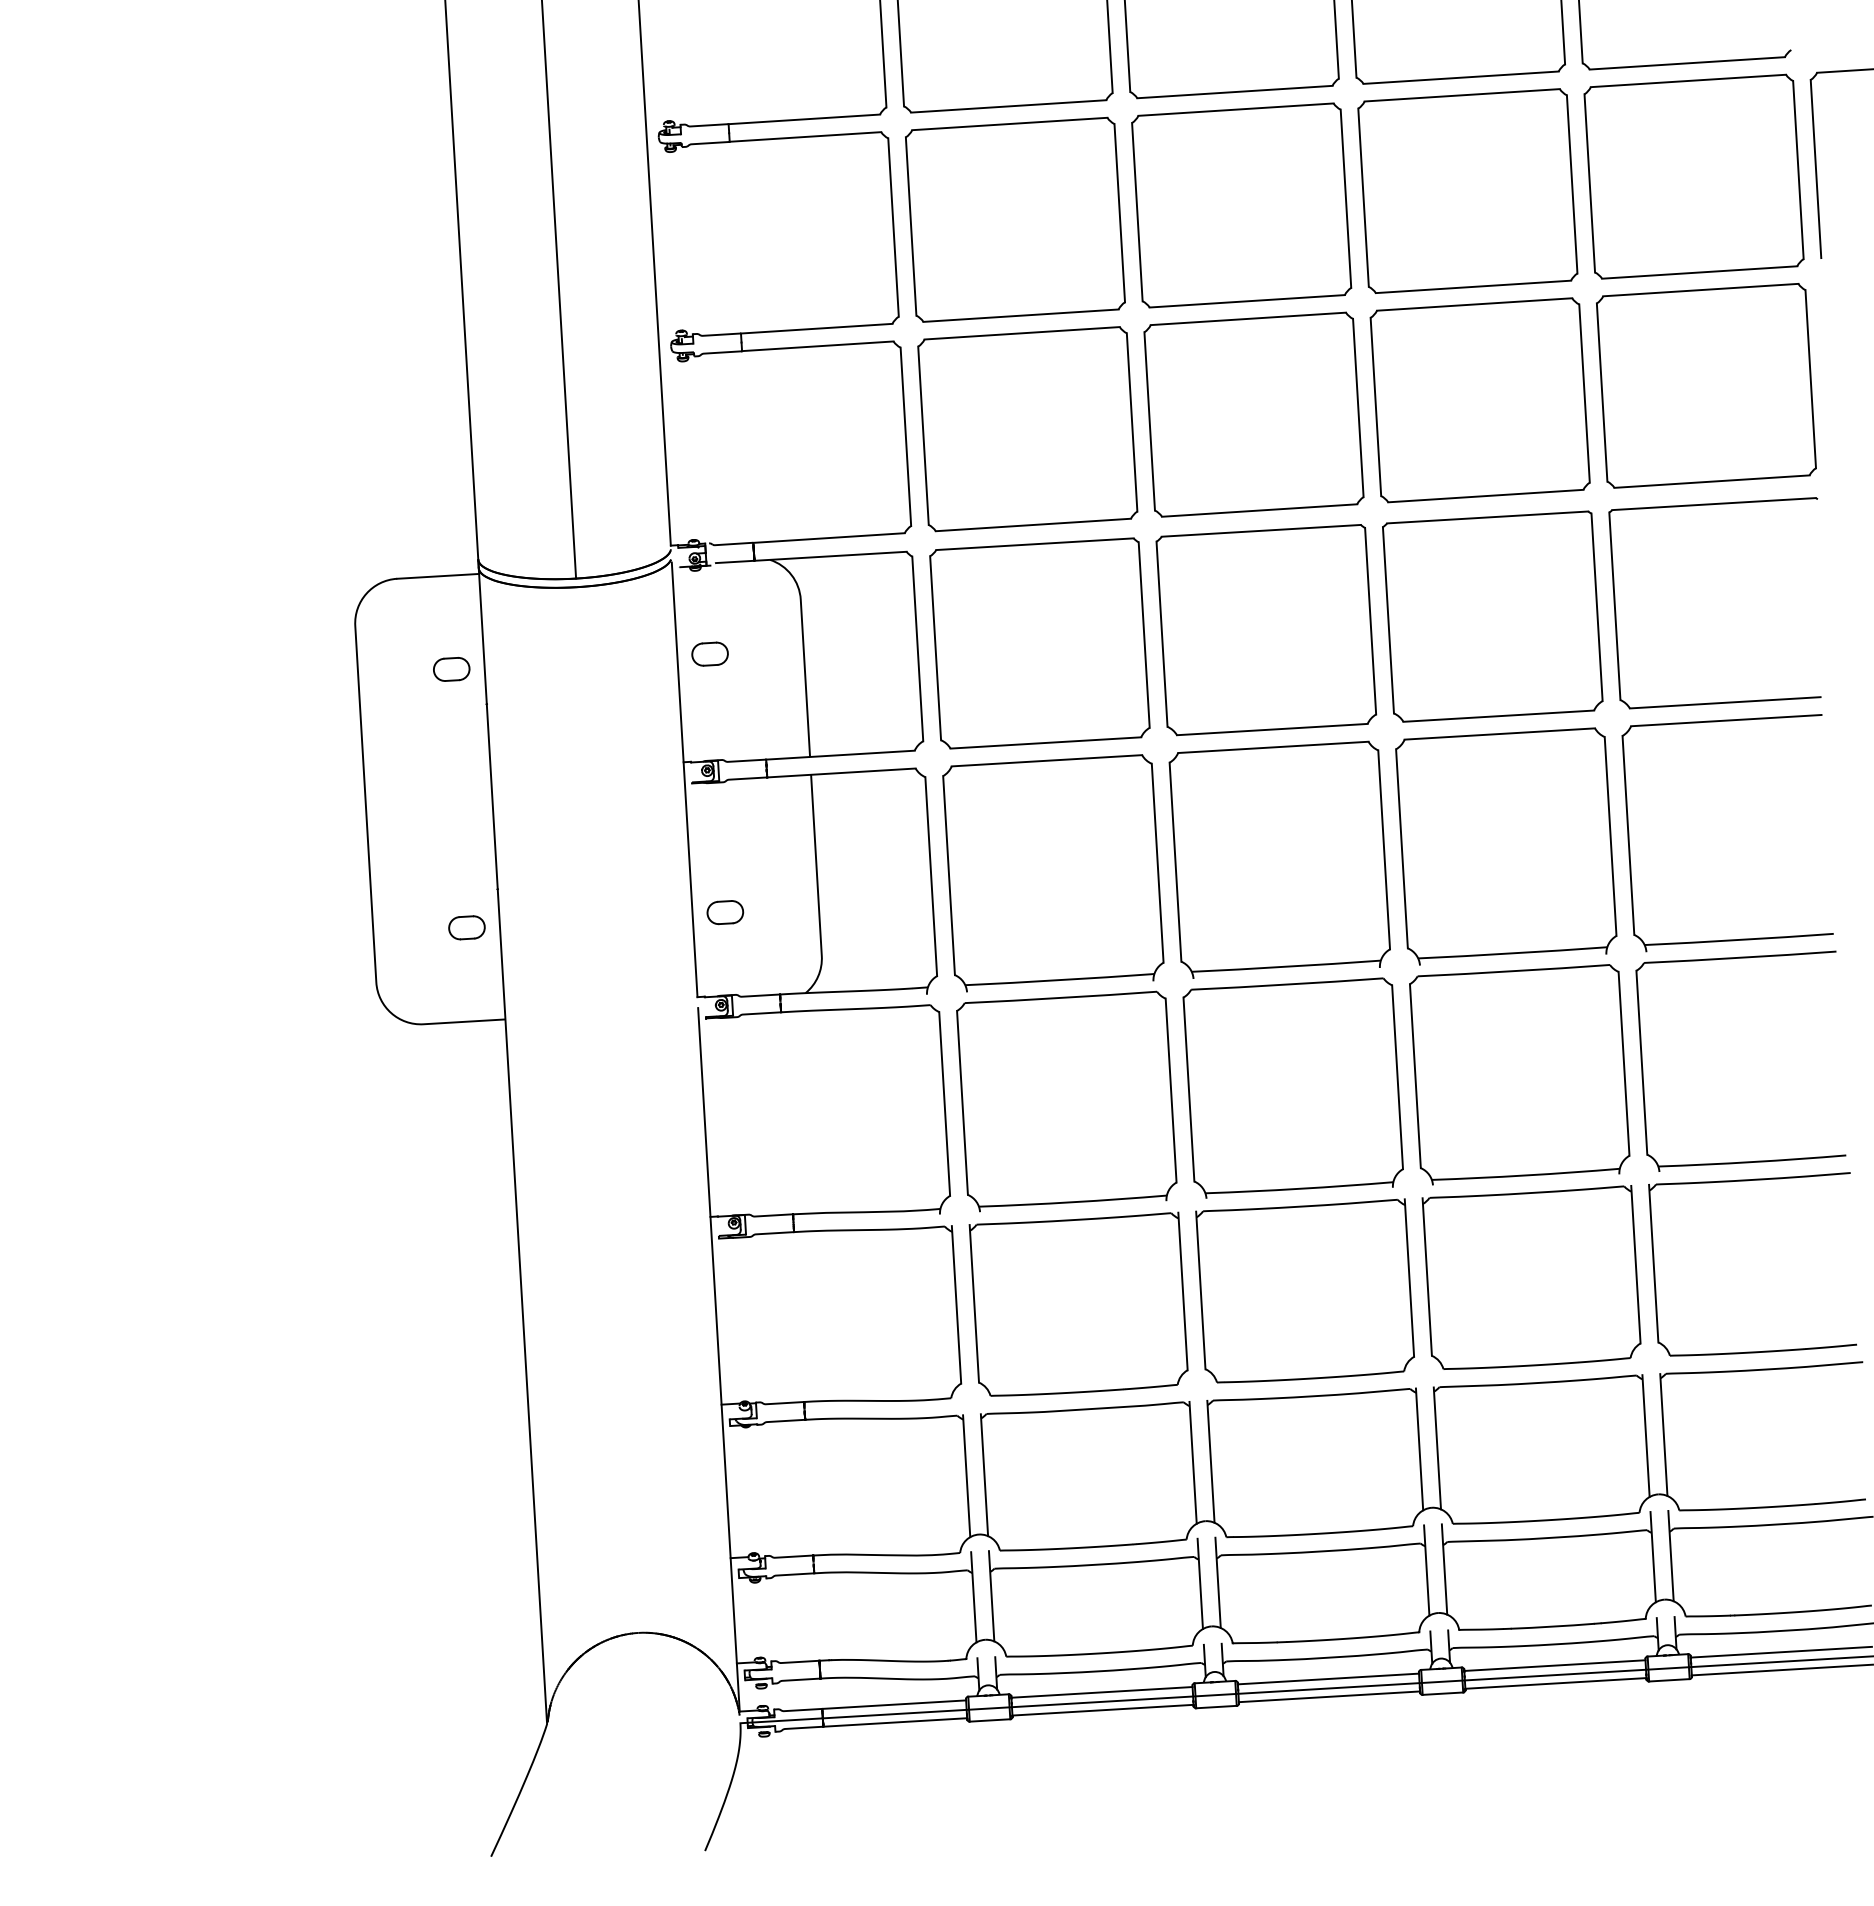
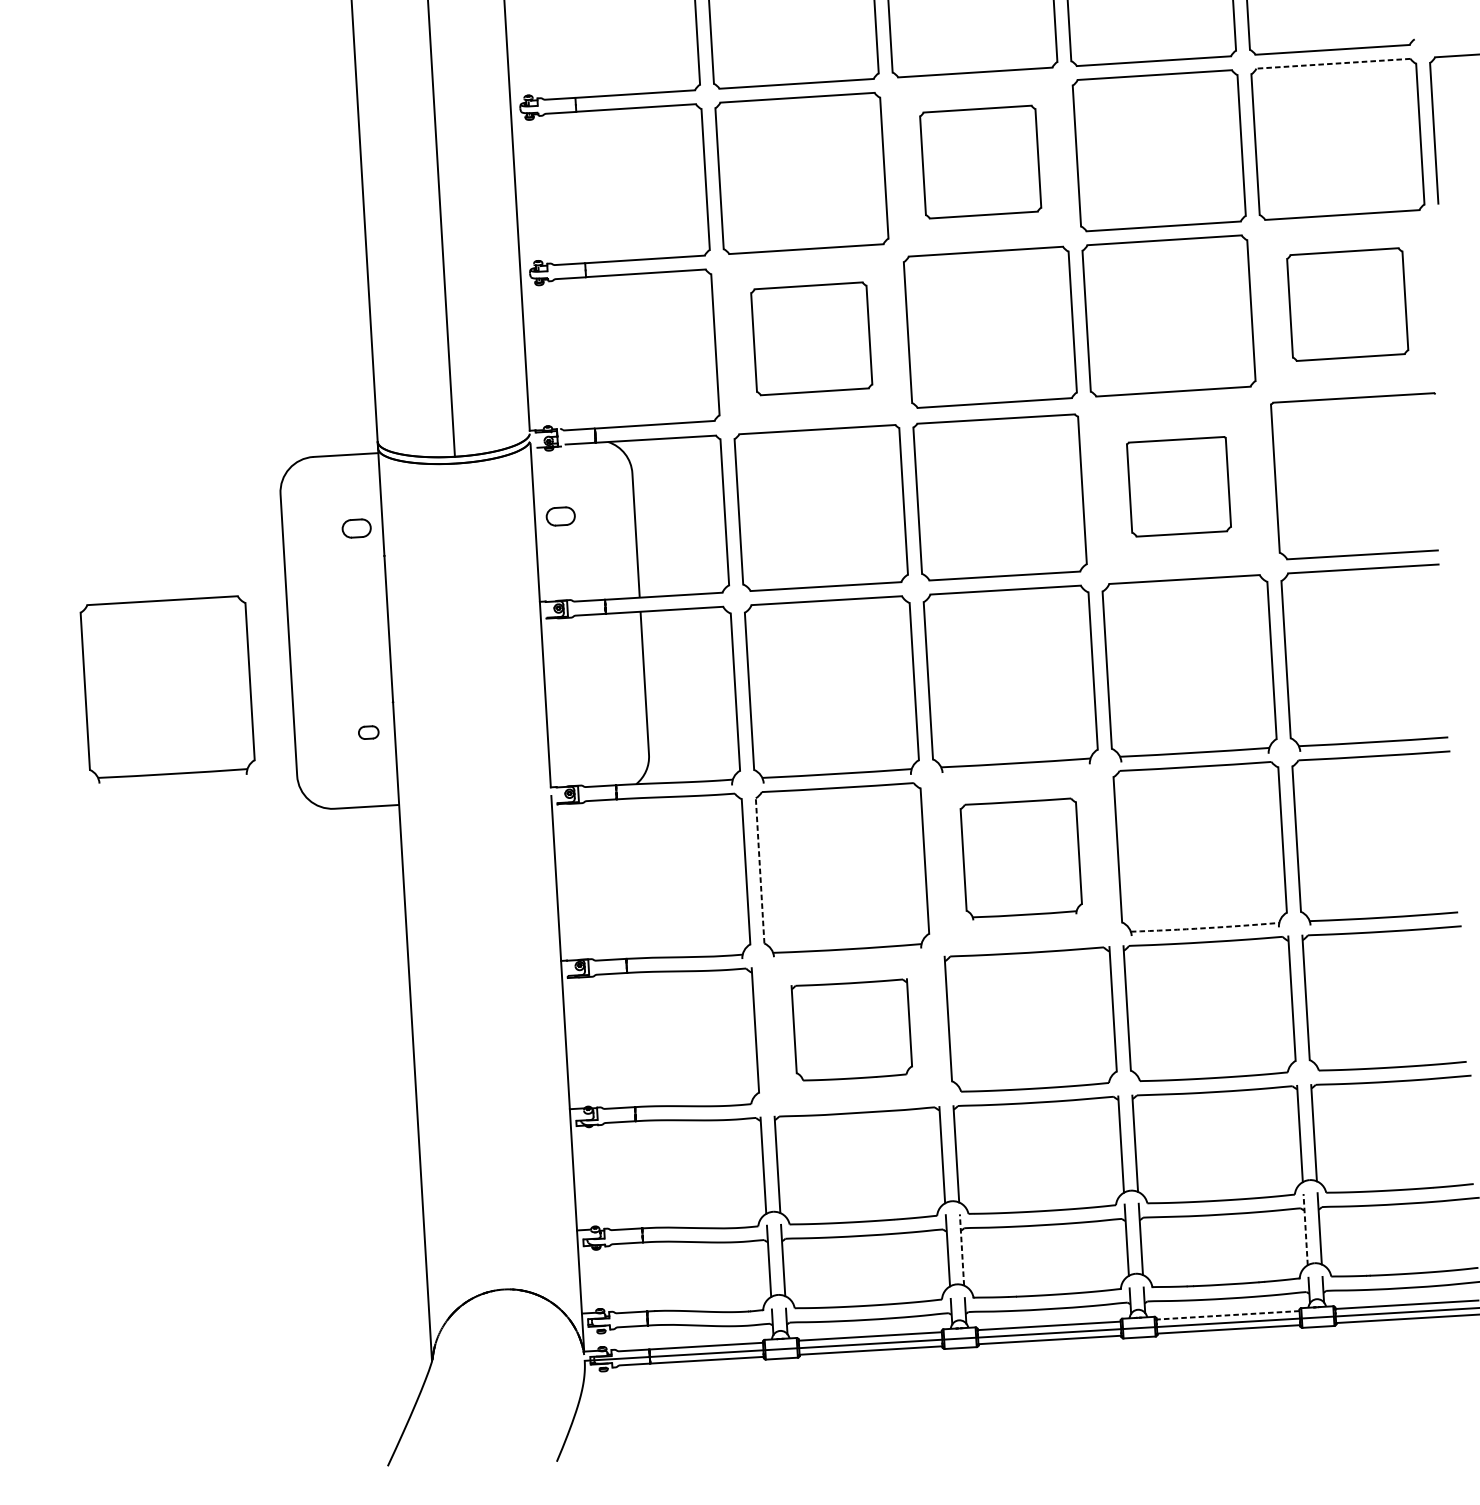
line: (1688, 80) -> (1333, 63), solid -> dashed
part: (1241, 205) -> (980, 162), size x0.7
part: (1706, 385) -> (1347, 304), size x0.7
part: (1027, 429) -> (811, 339), size x0.7
part: (1492, 616) -> (1178, 486), size x0.6
part: (212, 873) -> (167, 689), added
part: (725, 912) -> (572, 720), removed
part: (466, 927) -> (368, 732), size x0.7
part: (1292, 1087) -> (1020, 858), size x0.7
line: (962, 1102) -> (760, 870), solid -> dashed
arc: (1525, 1175) -> (1204, 928), solid -> dashed
part: (1078, 1303) -> (851, 1029), size x0.7
line: (1653, 1556) -> (1305, 1229), solid -> dashed
line: (1218, 1582) -> (962, 1249), solid -> dashed
line: (1554, 1665) -> (1227, 1315), solid -> dashed

